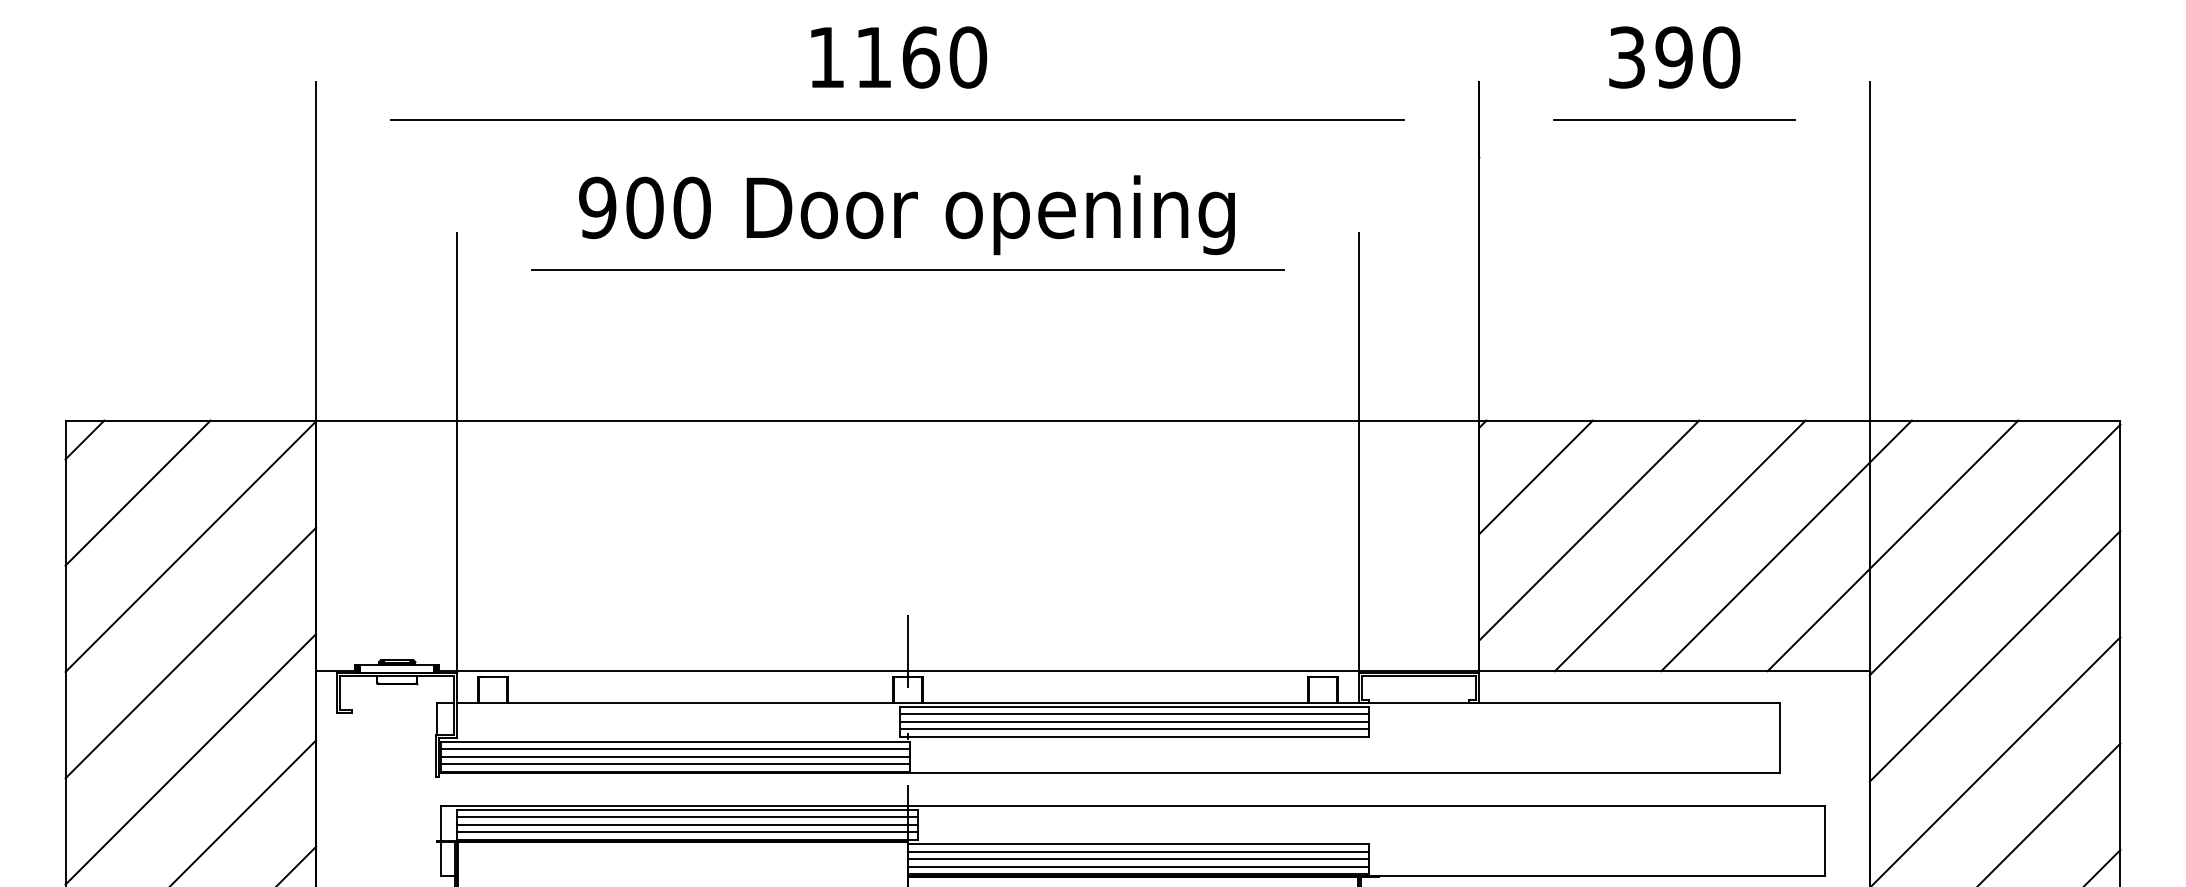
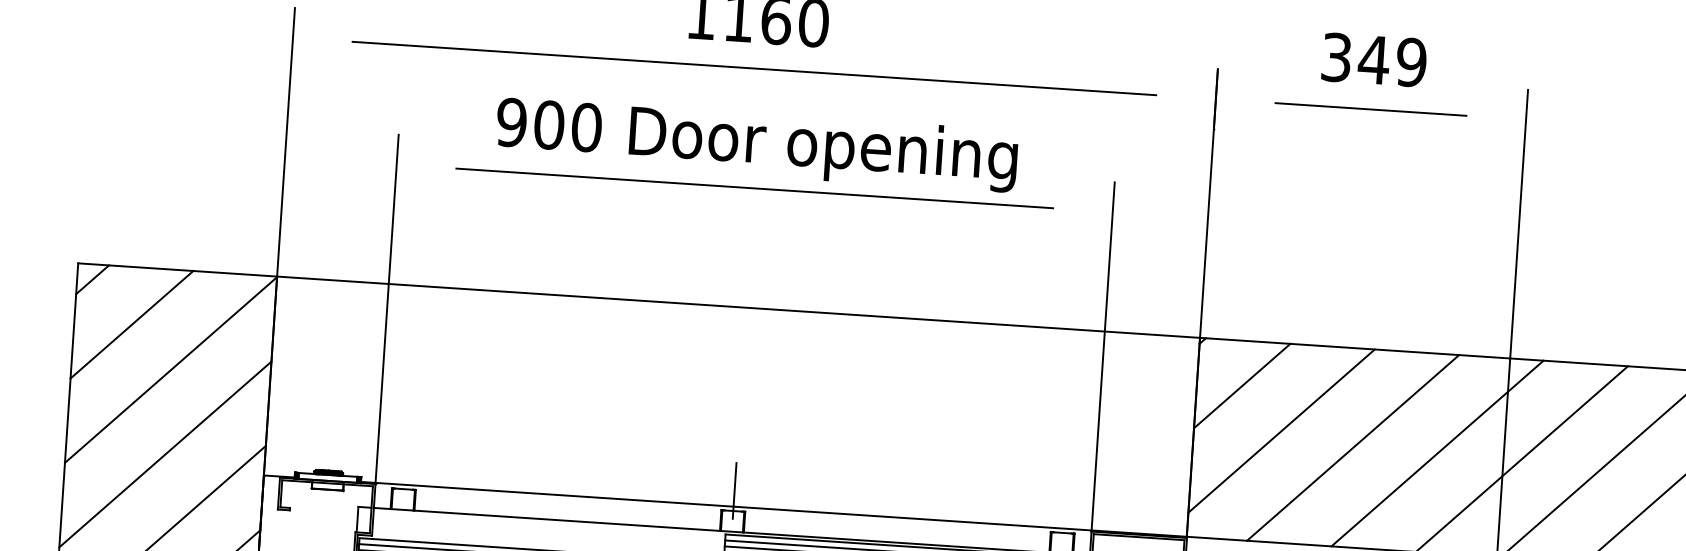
text: (1697, 57) -> (1392, 61), 390 -> 349

